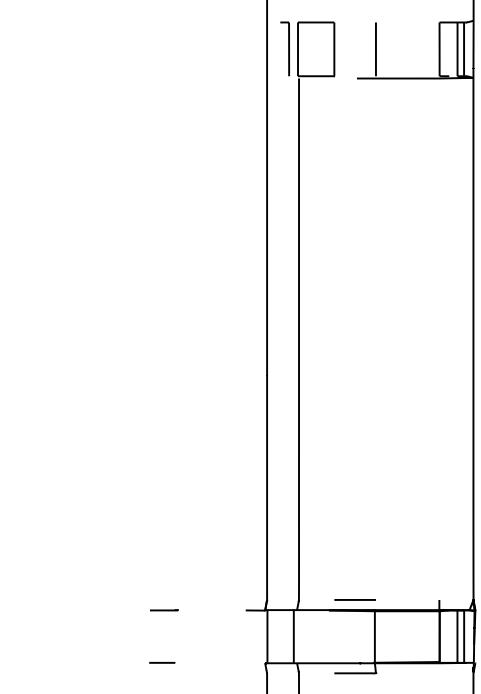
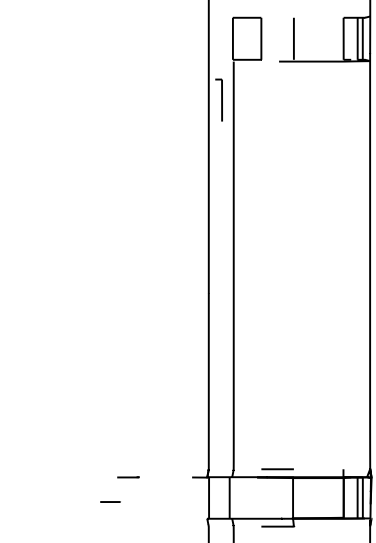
part: (284, 48) -> (218, 99), moved
line: (162, 662) -> (110, 501), moved

